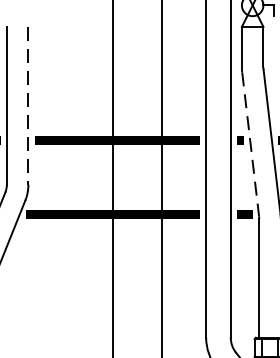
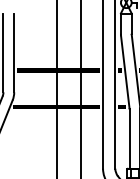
line: (28, 106) -> (14, 53), dashed -> solid
line: (251, 144) -> (125, 72), dashed -> solid

